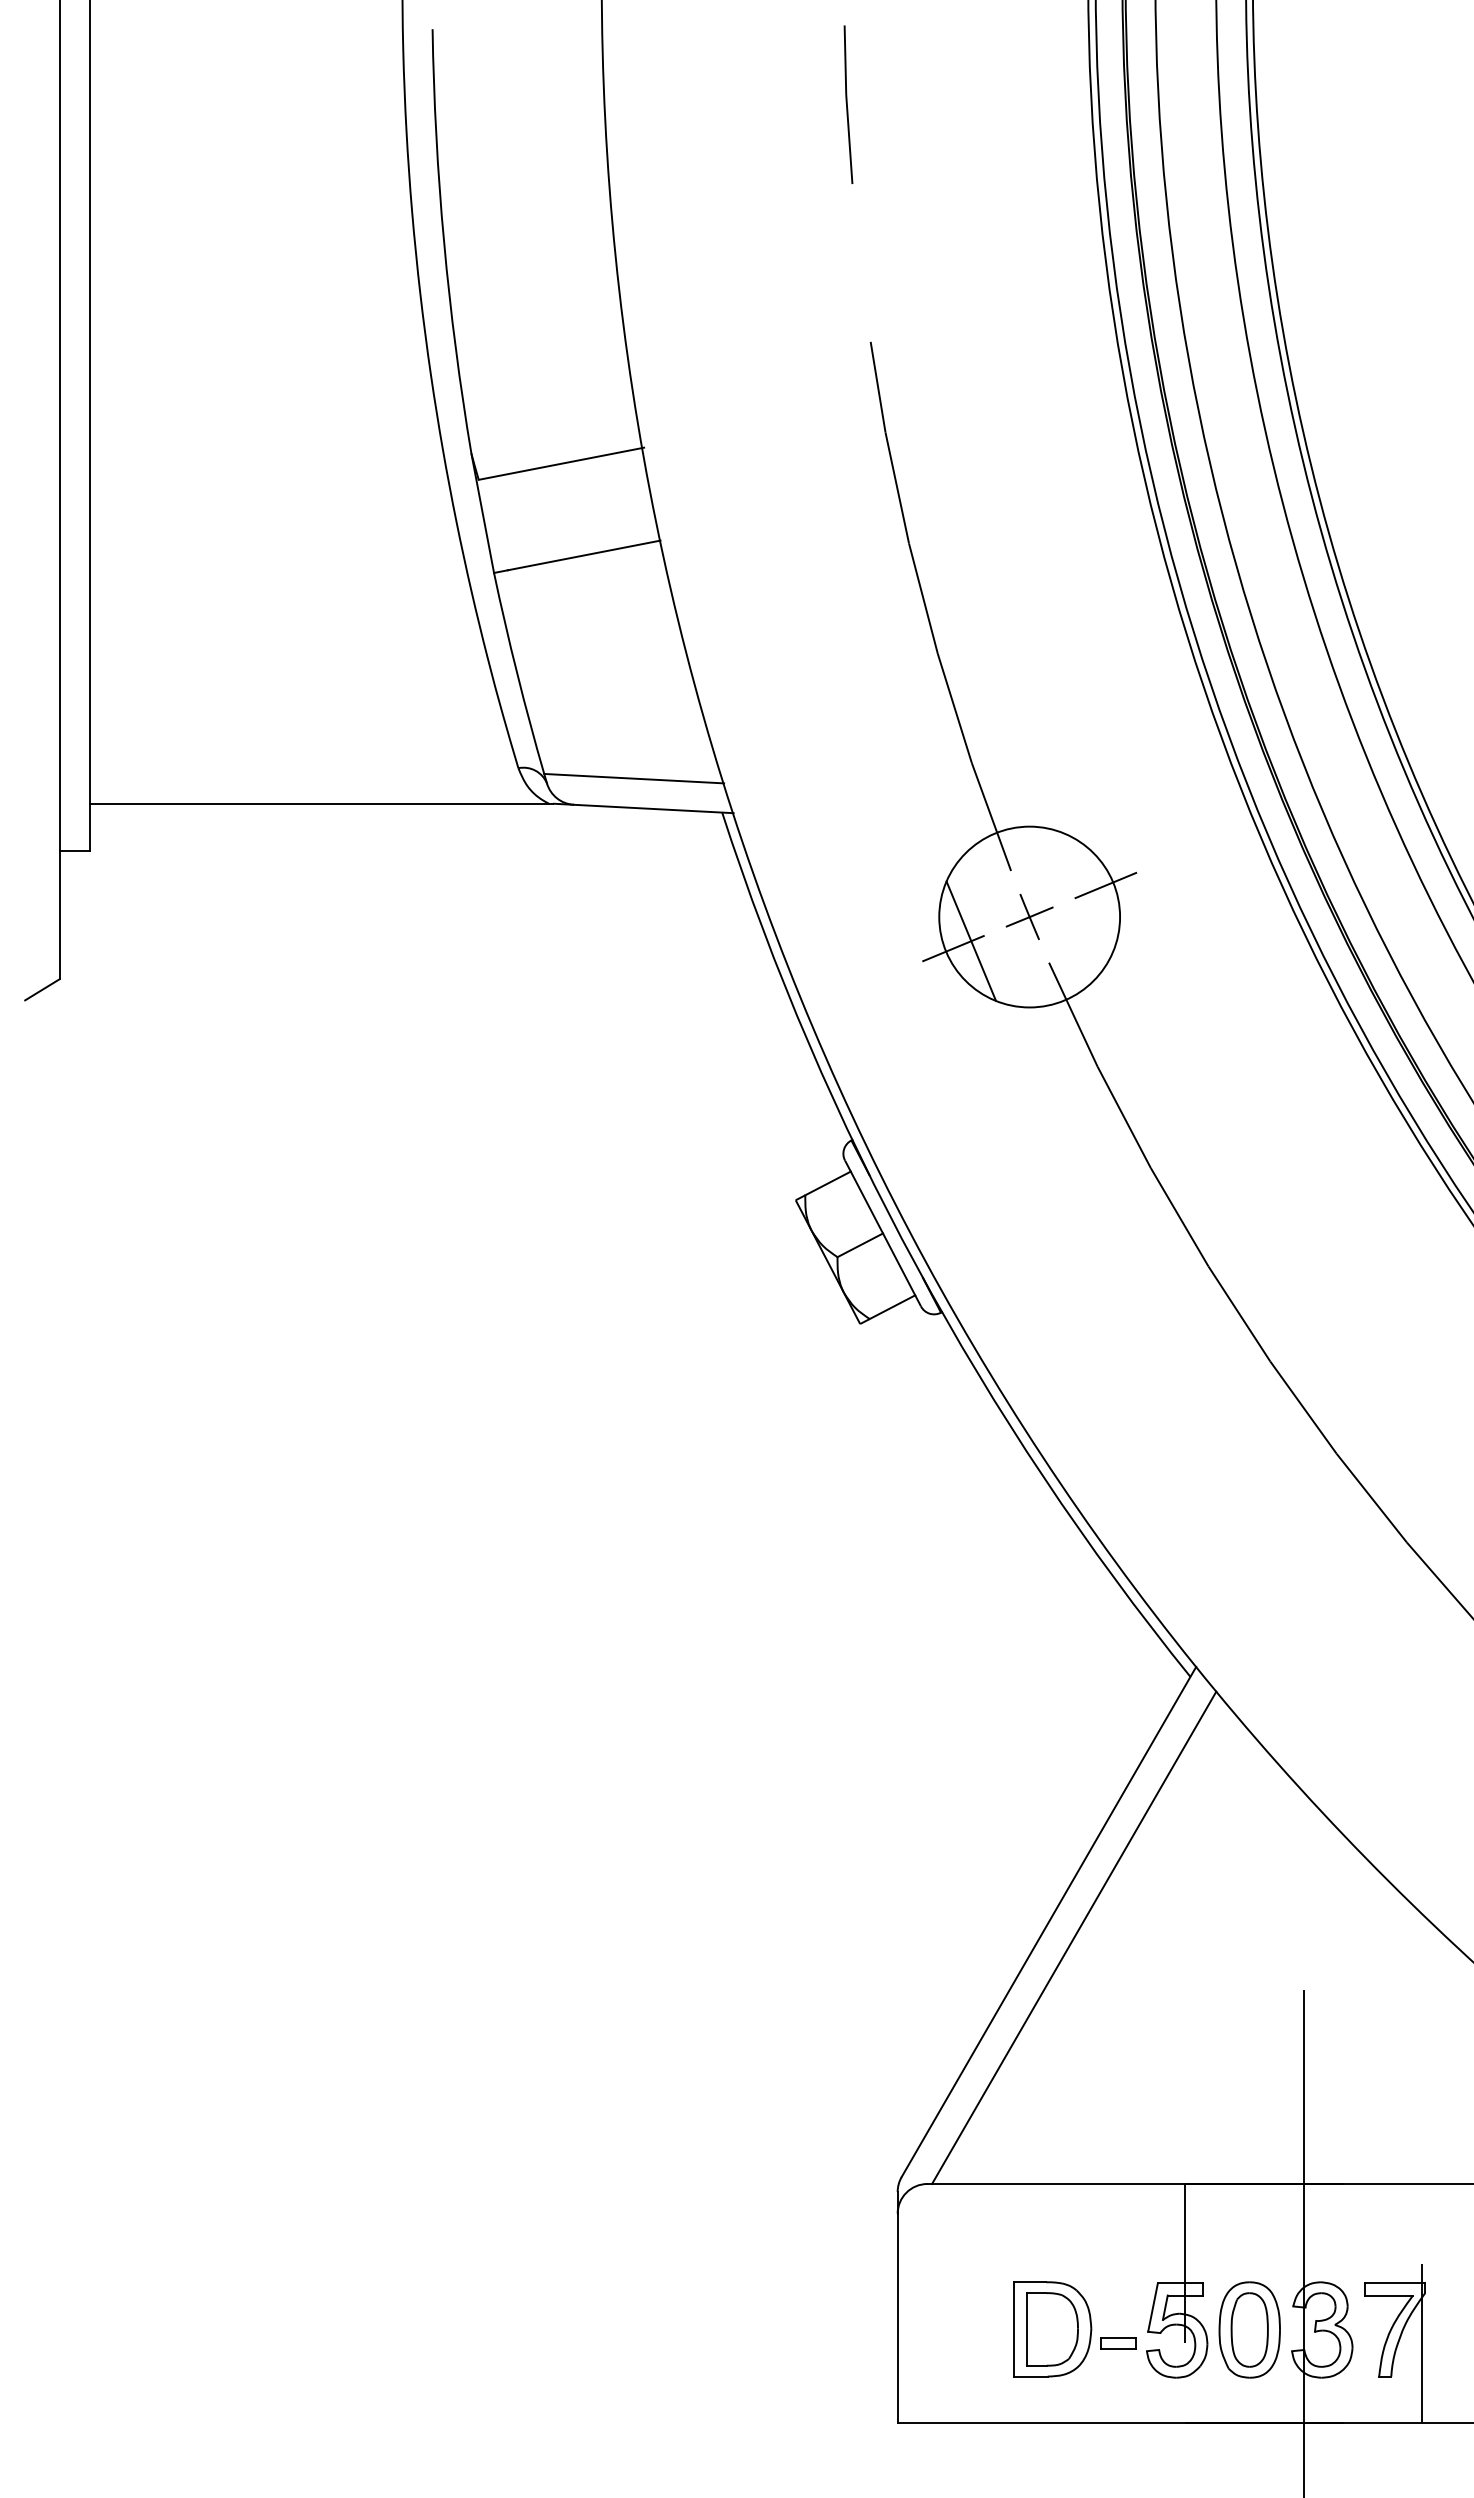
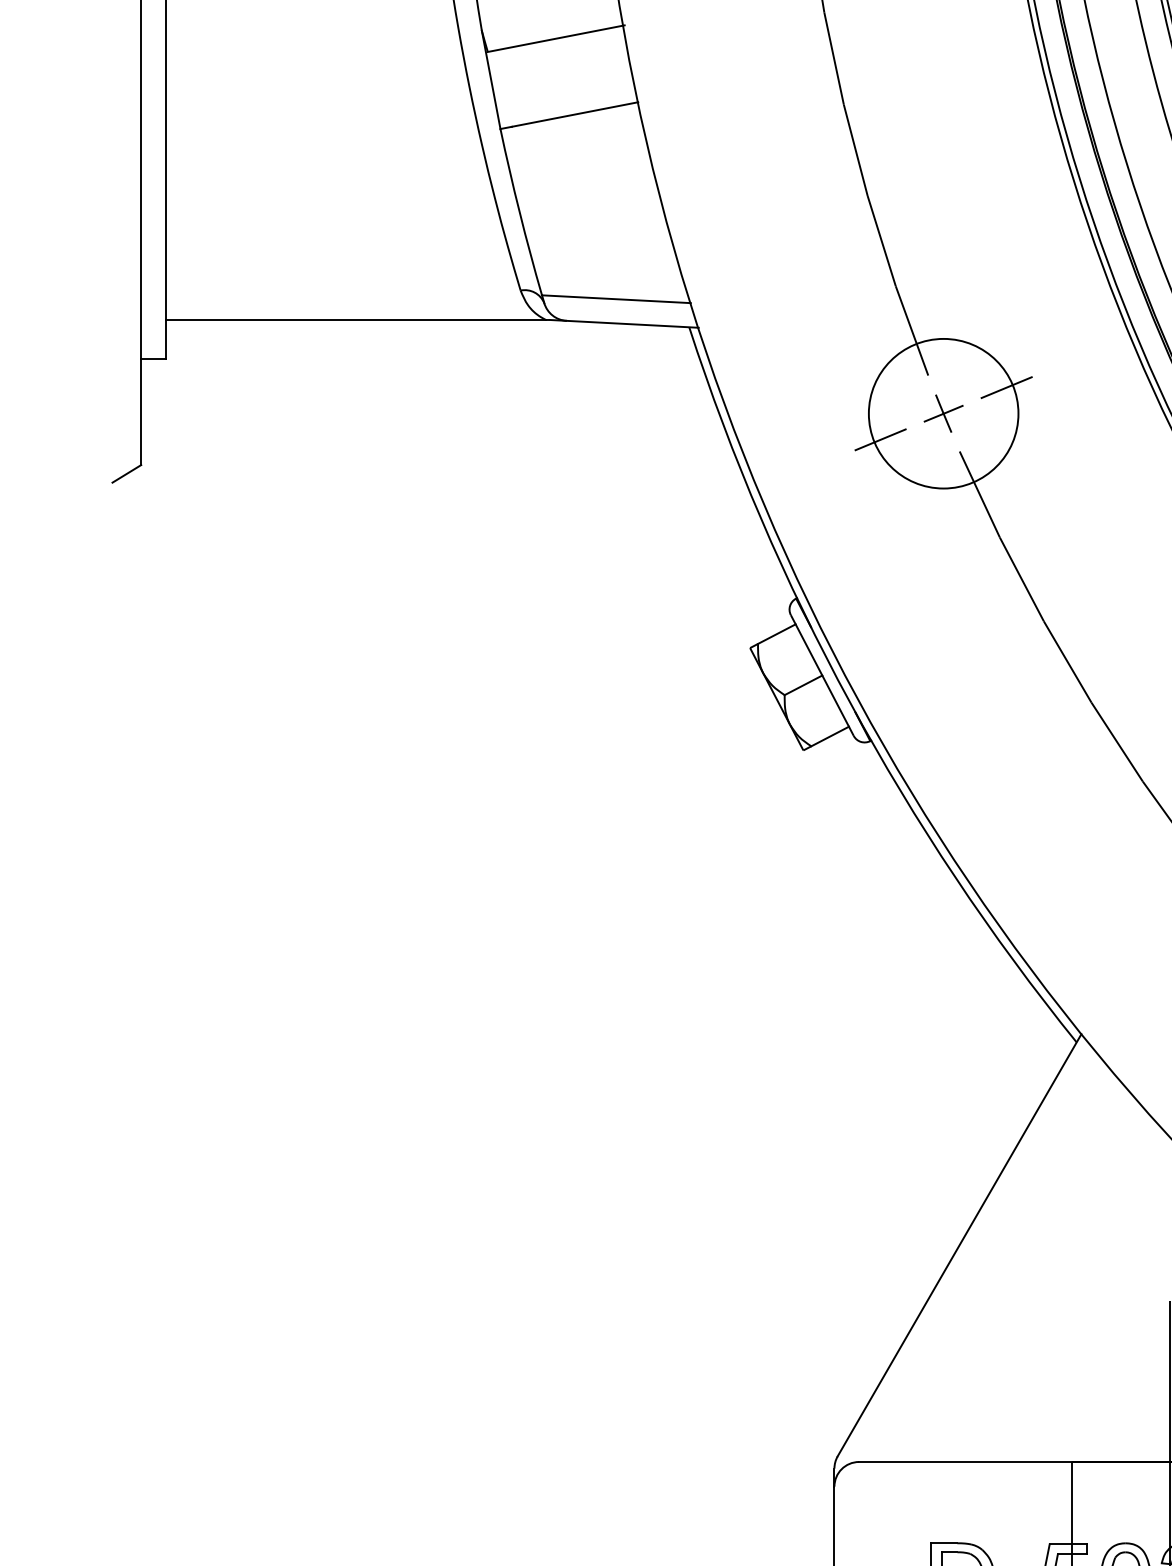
line: (971, 940) -> (895, 433), removed
line: (1074, 1937) -> (980, 1258), removed

